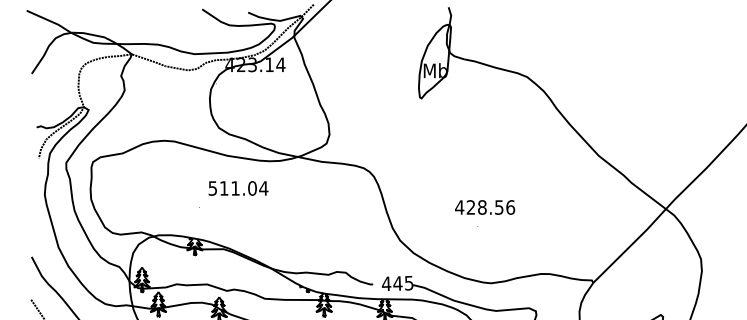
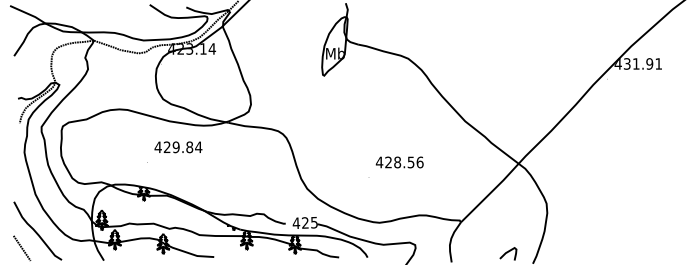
text: (232, 188) -> (173, 147), 511.04 -> 429.84
text: (484, 207) -> (399, 162), moved
text: (397, 282) -> (305, 222), 445 -> 425

